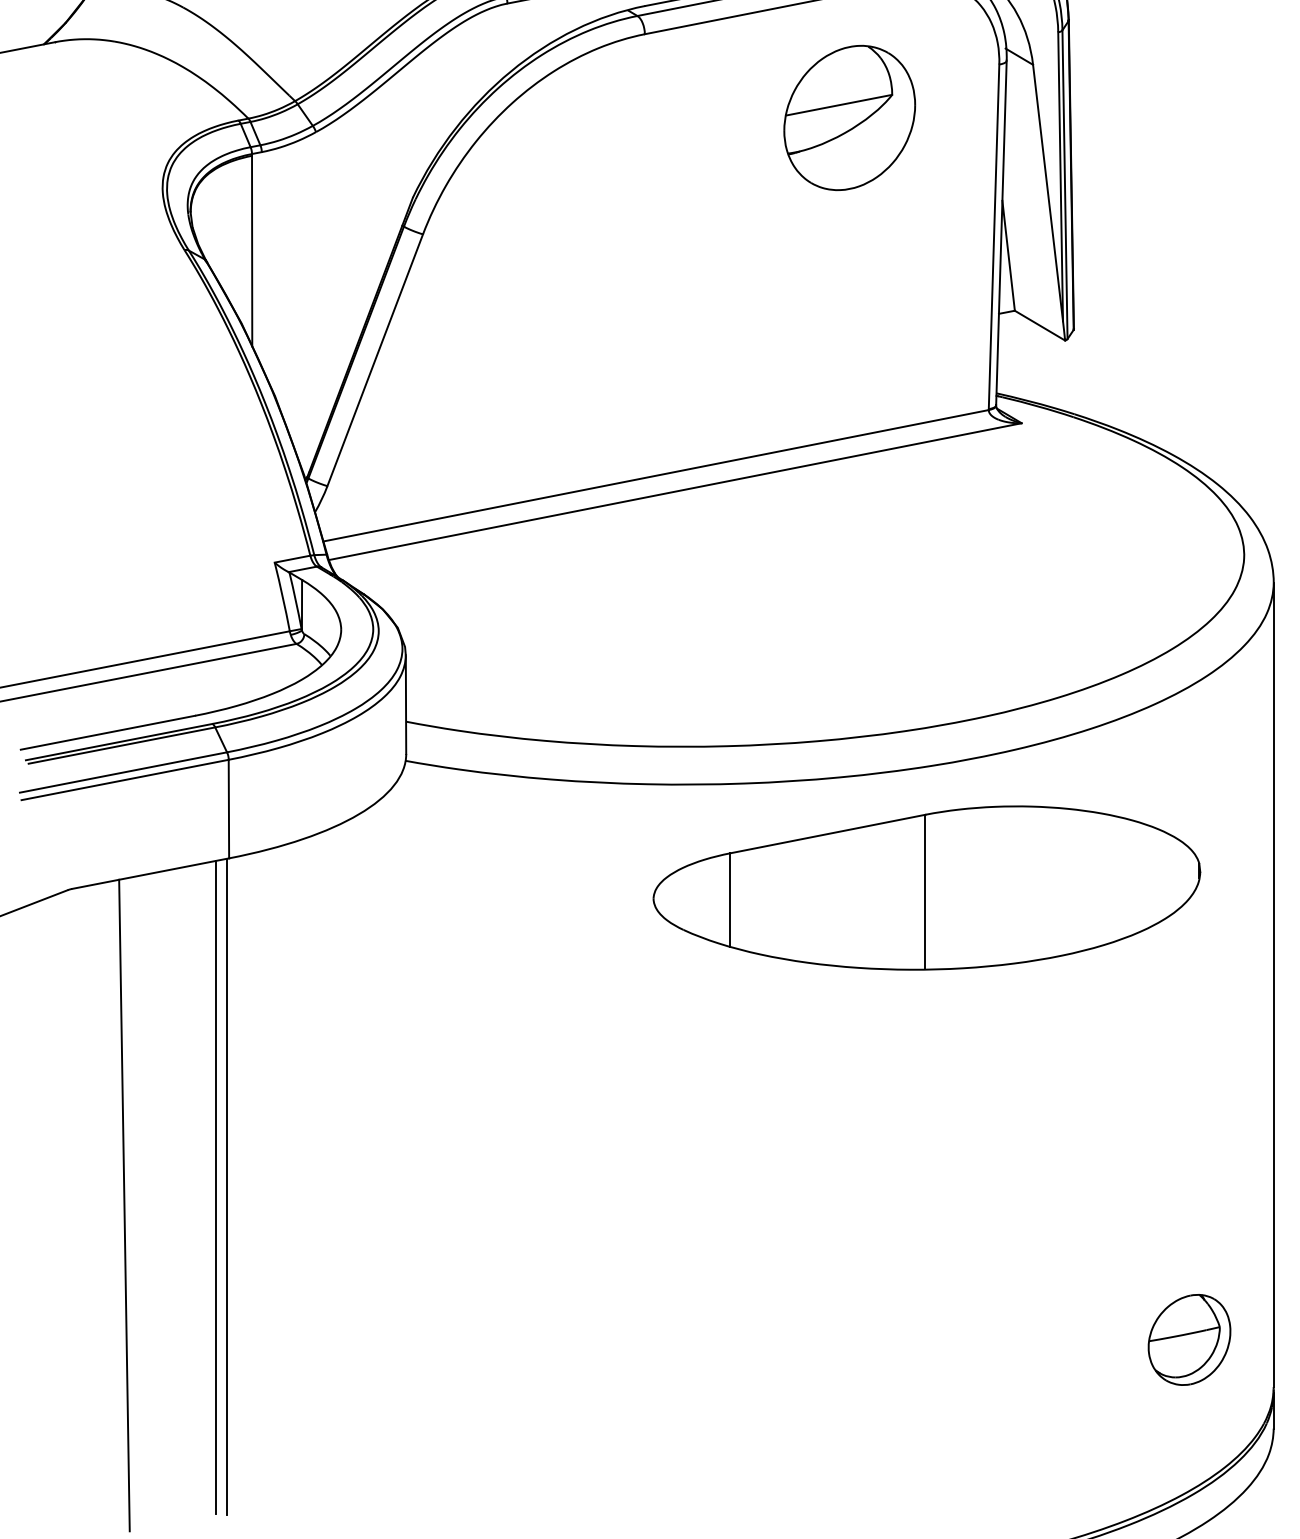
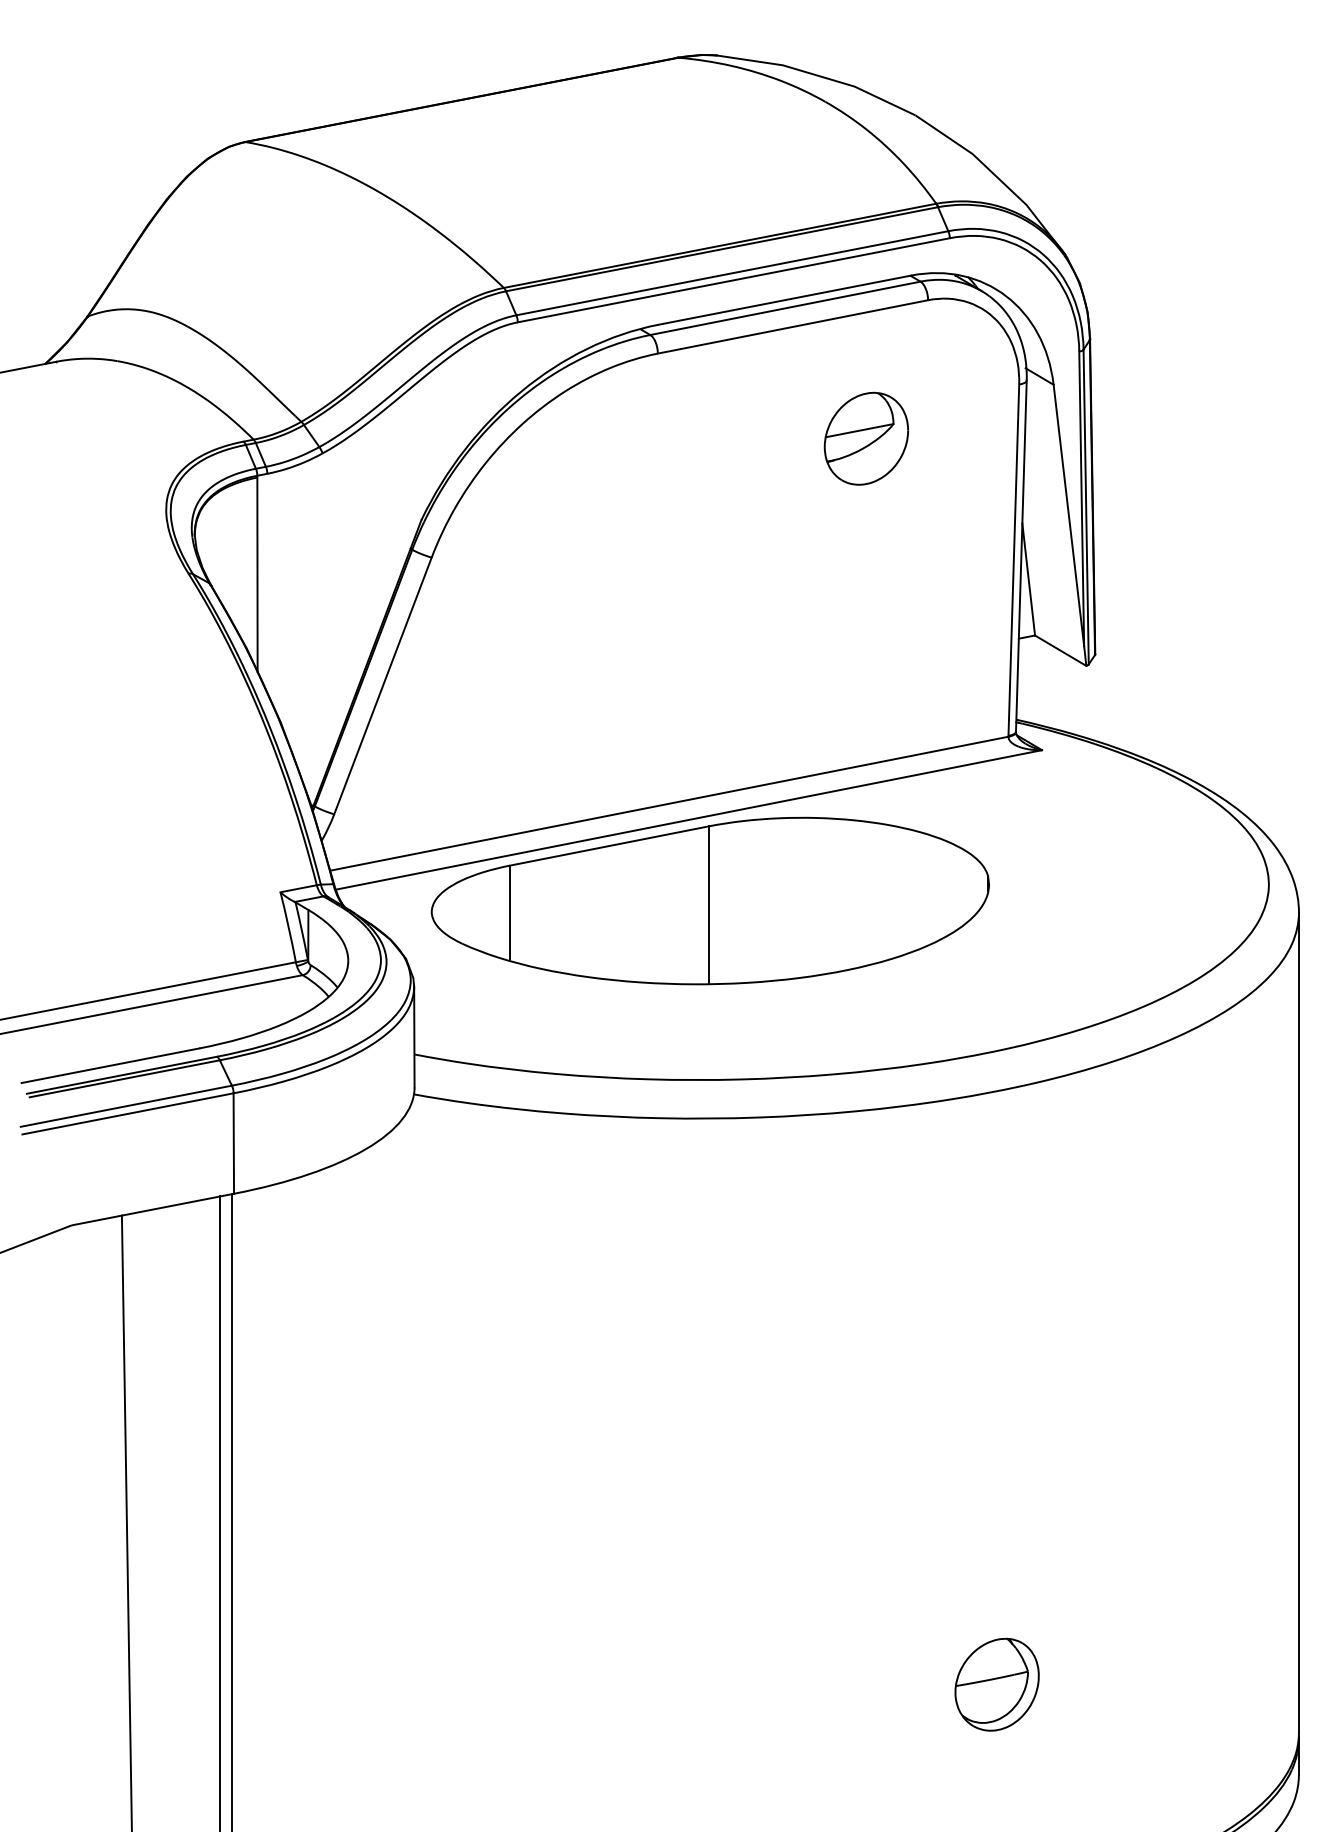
part: (848, 117) -> (865, 438), size x0.62
part: (926, 887) -> (709, 900), moved
part: (1188, 1339) -> (996, 1684), moved

